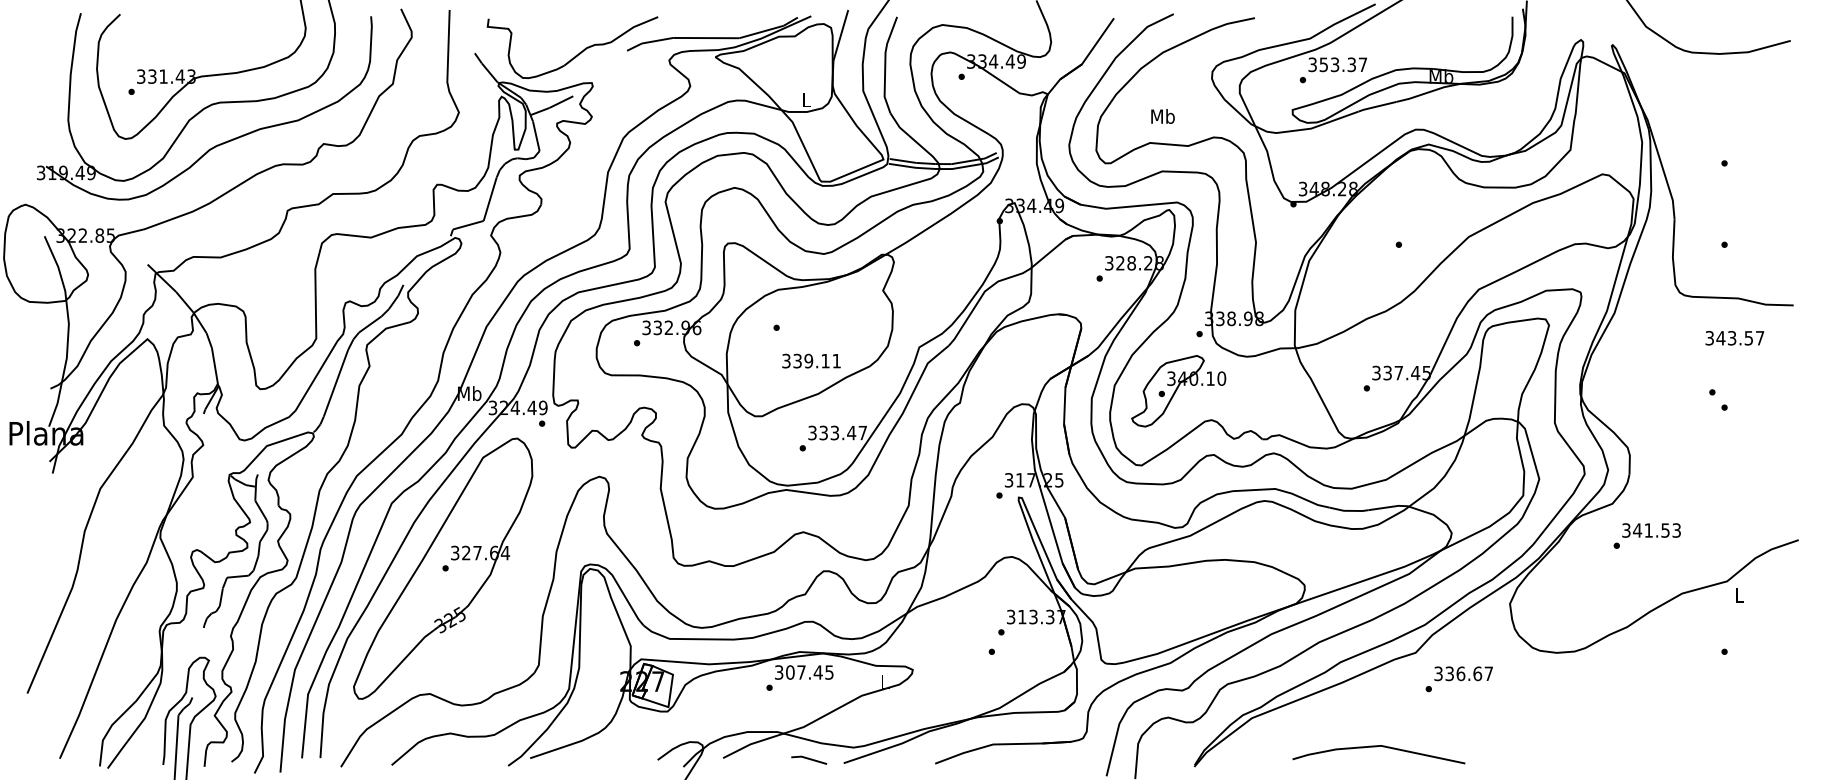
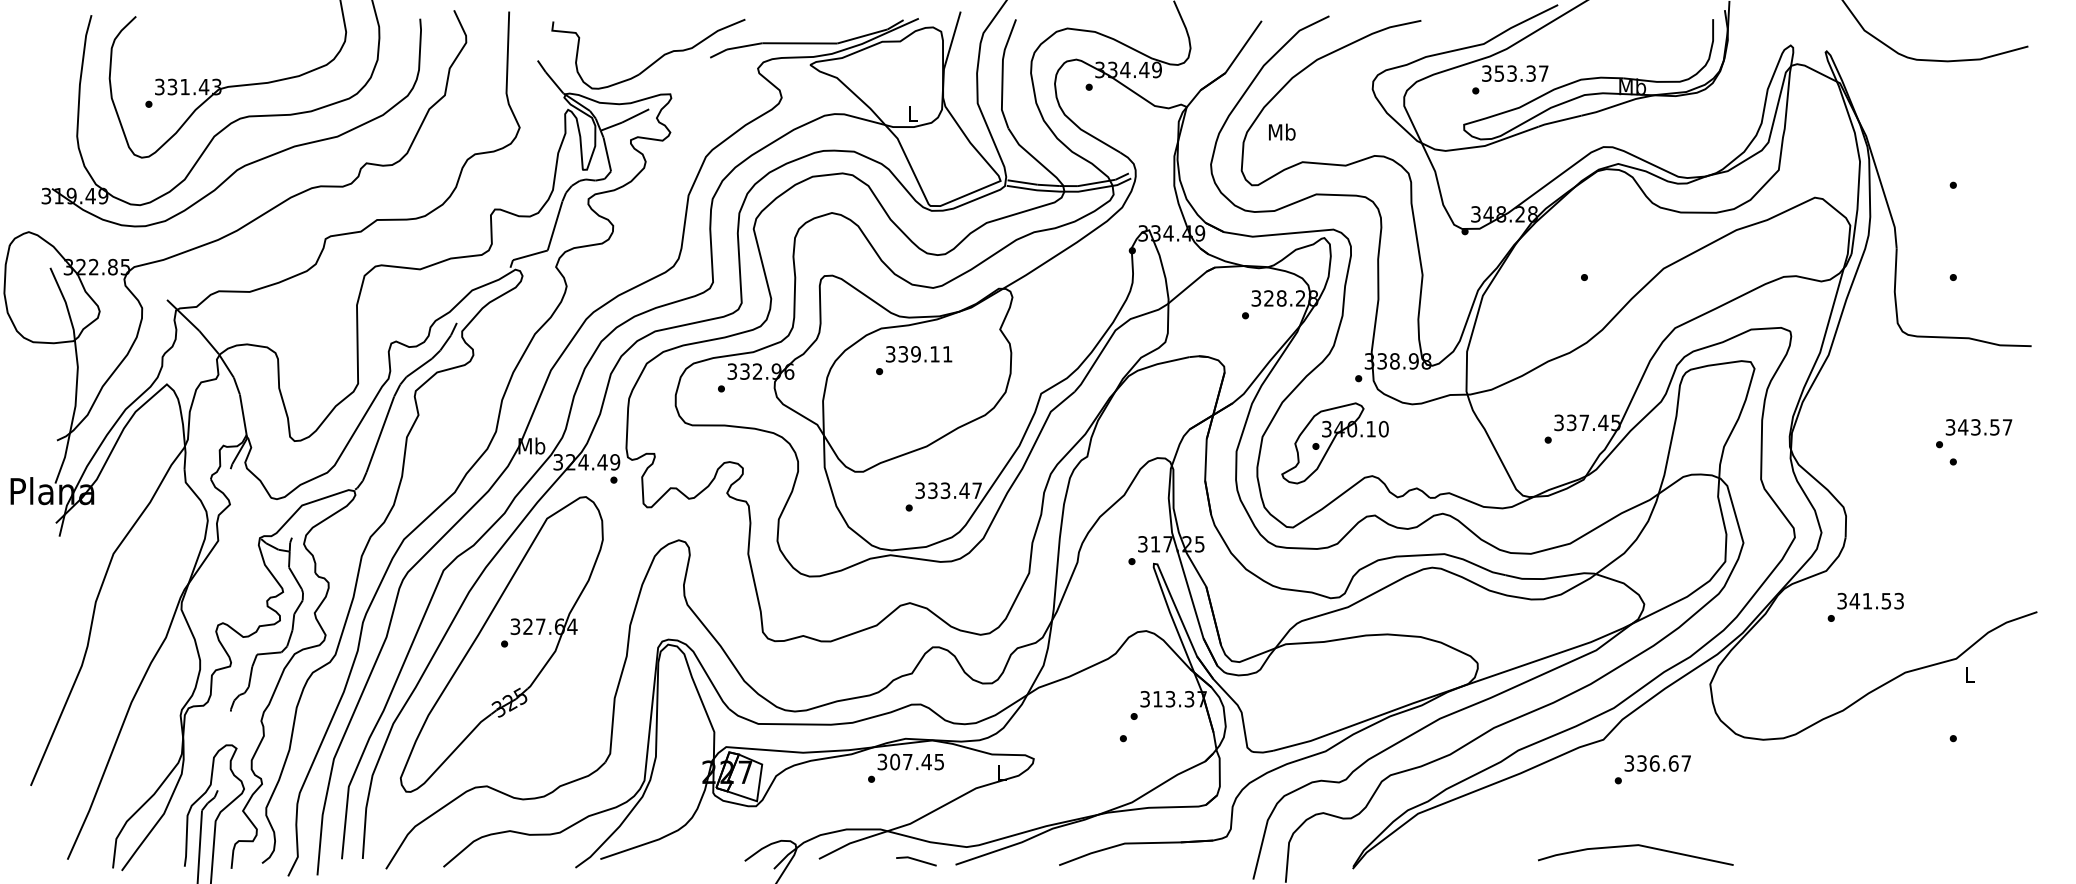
text: (1163, 115) -> (1282, 131), moved
text: (1734, 338) -> (1978, 427), moved
text: (811, 361) -> (919, 354), moved
line: (1378, 747) -> (1635, 846), moved

